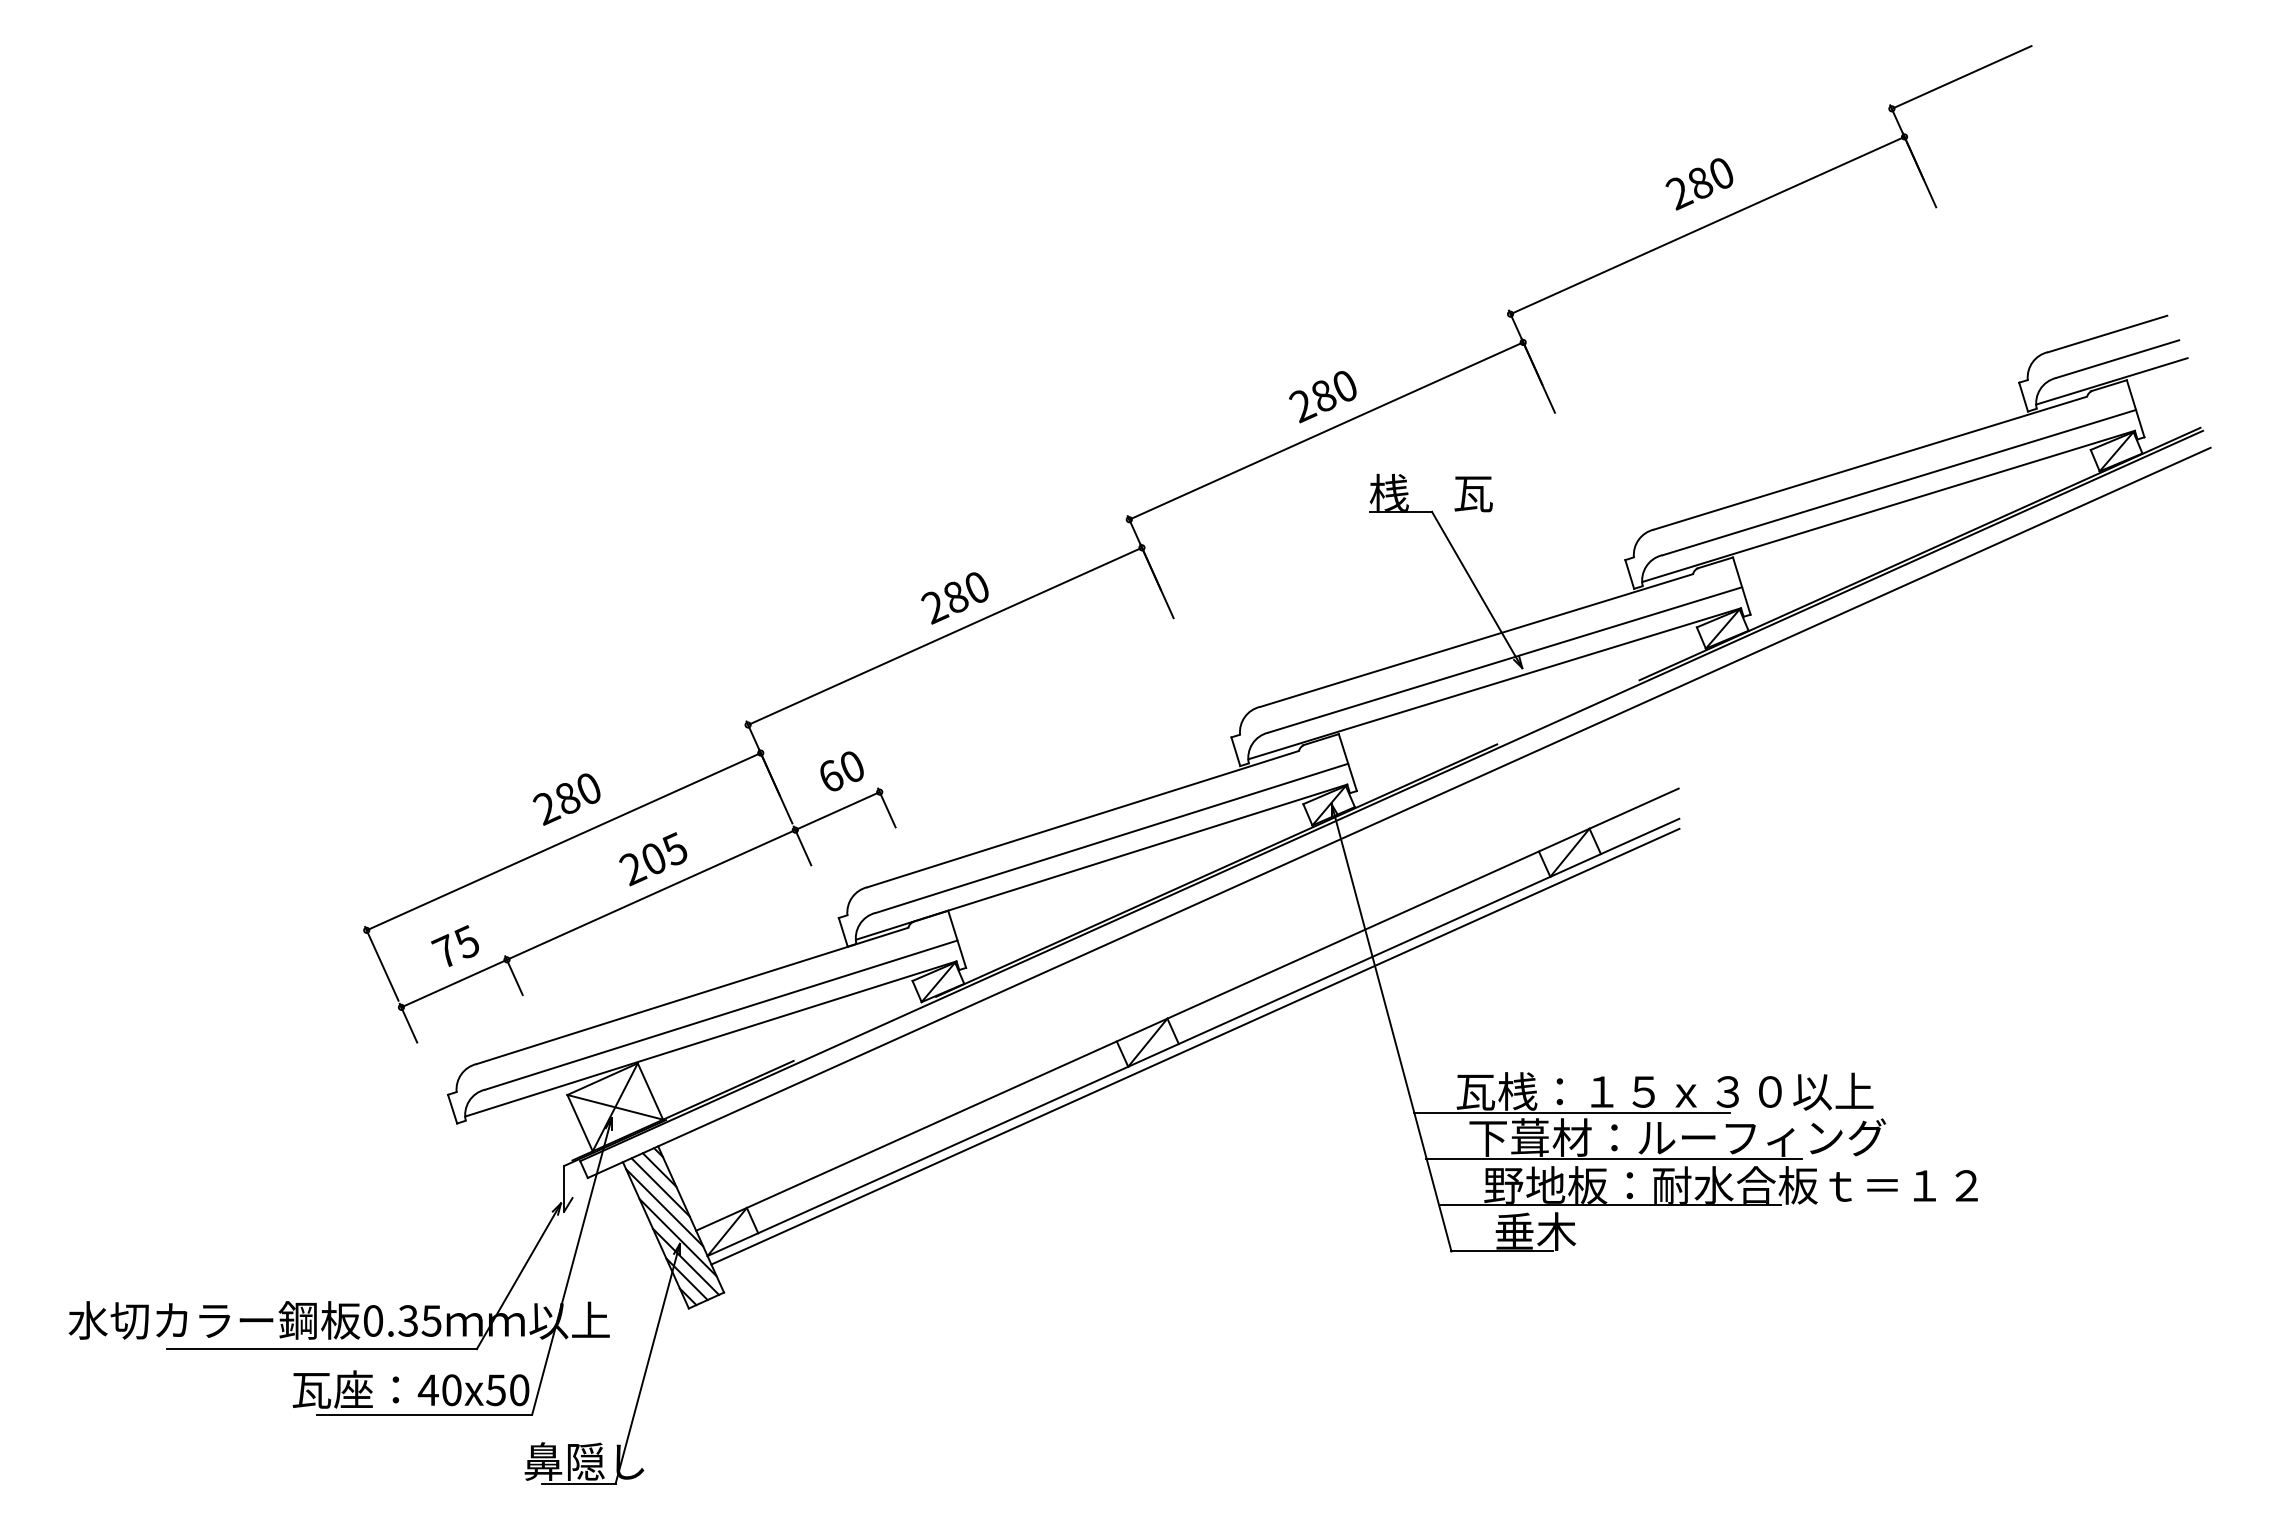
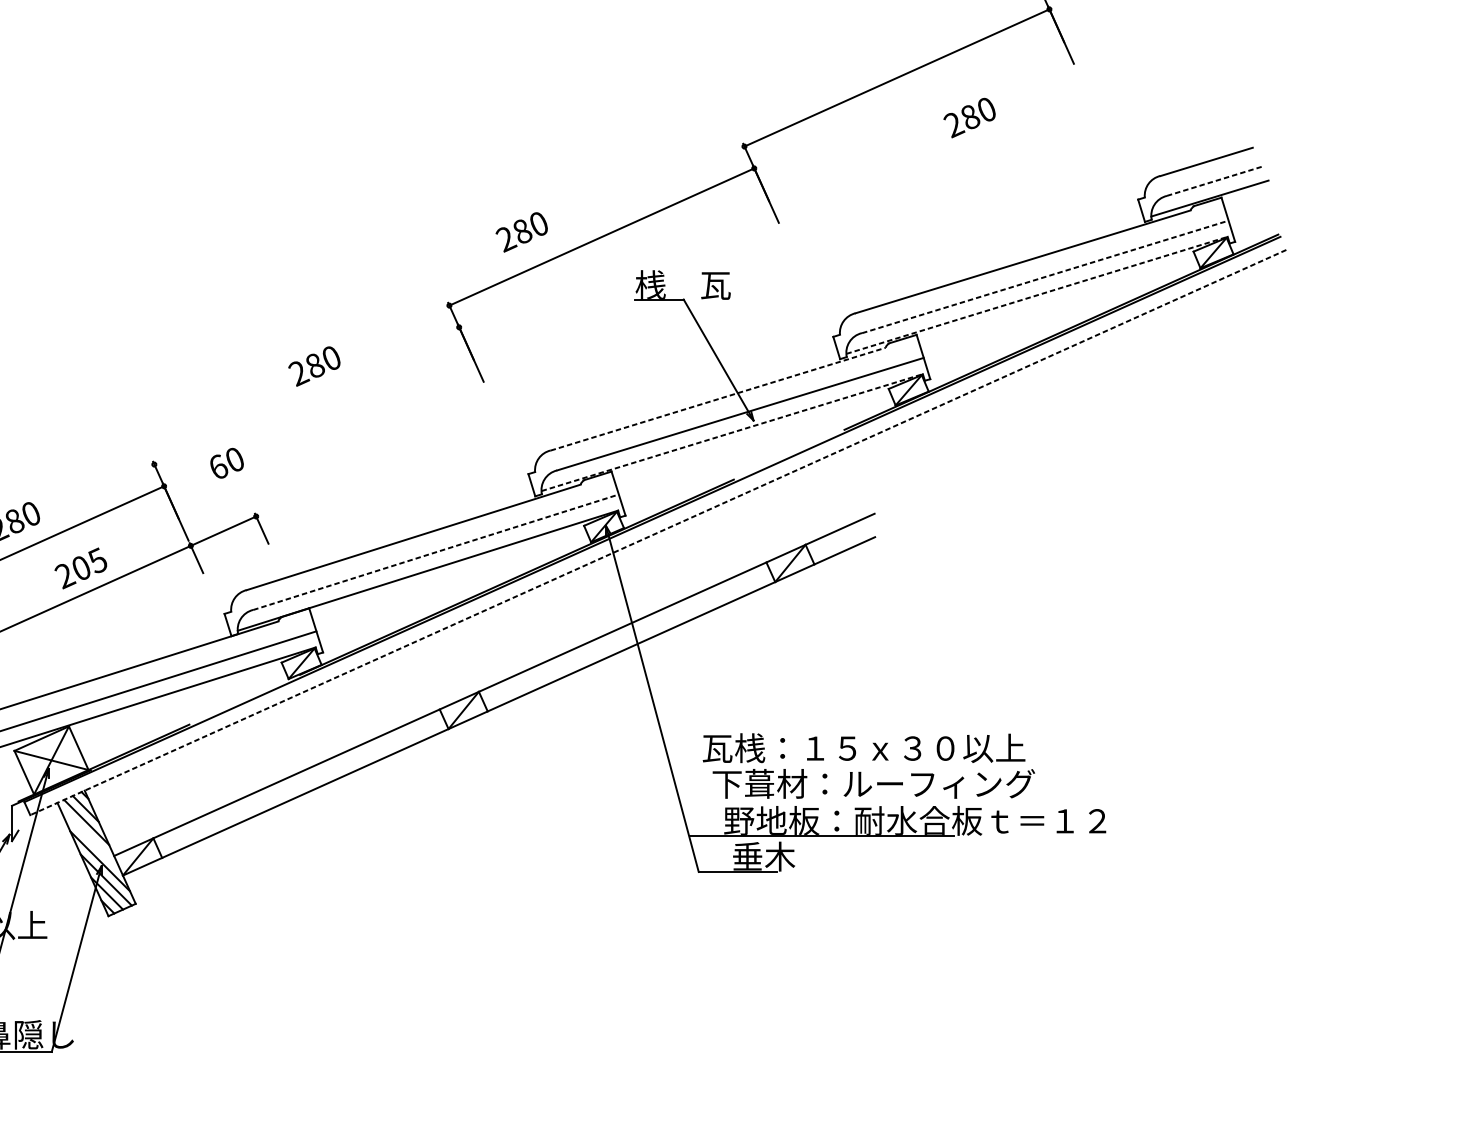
text: (1699, 184) -> (969, 118), moved
line: (2118, 358) -> (1215, 180), solid -> dashed
text: (1322, 397) -> (521, 232), moved
line: (1899, 482) -> (1045, 276), solid -> dashed
line: (1888, 506) -> (1037, 295), solid -> dashed
line: (944, 636) -> (306, 396), removed
line: (1477, 640) -> (718, 399), solid -> dashed
line: (1494, 683) -> (732, 432), solid -> dashed
text: (841, 771) -> (226, 463), moved
line: (1399, 812) -> (658, 532), solid -> dashed
line: (1112, 838) -> (436, 552), solid -> dashed
line: (1195, 1046) -> (500, 713), removed
line: (1572, 1112) -> (792, 764), removed
line: (1613, 1158) -> (824, 800), removed
line: (664, 1207) -> (89, 837), removed

